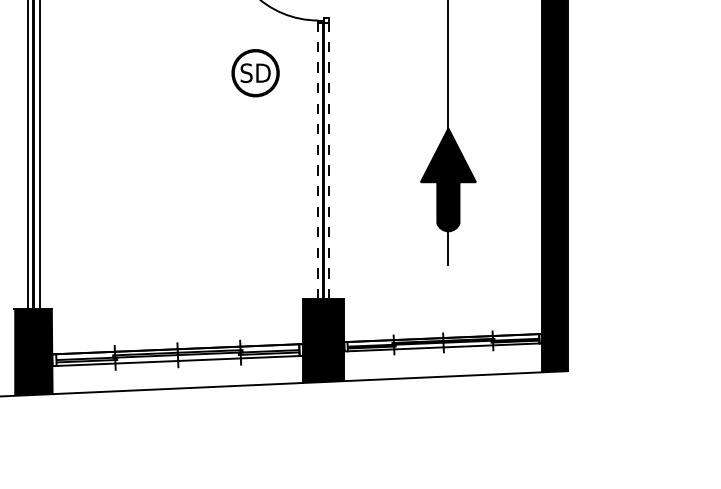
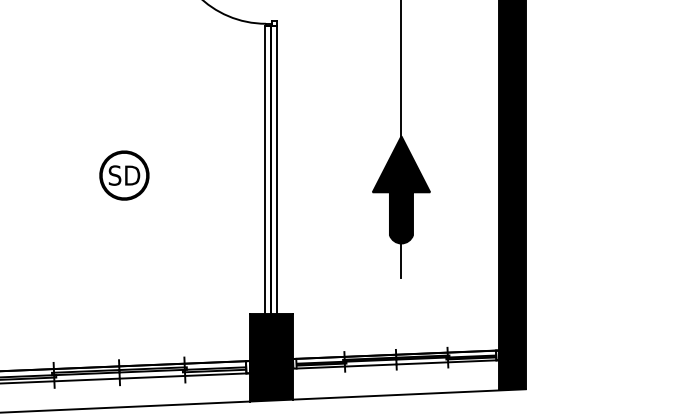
part: (255, 73) -> (124, 175), moved
line: (317, 160) -> (265, 169), dashed -> solid
line: (329, 160) -> (277, 169), dashed -> solid

